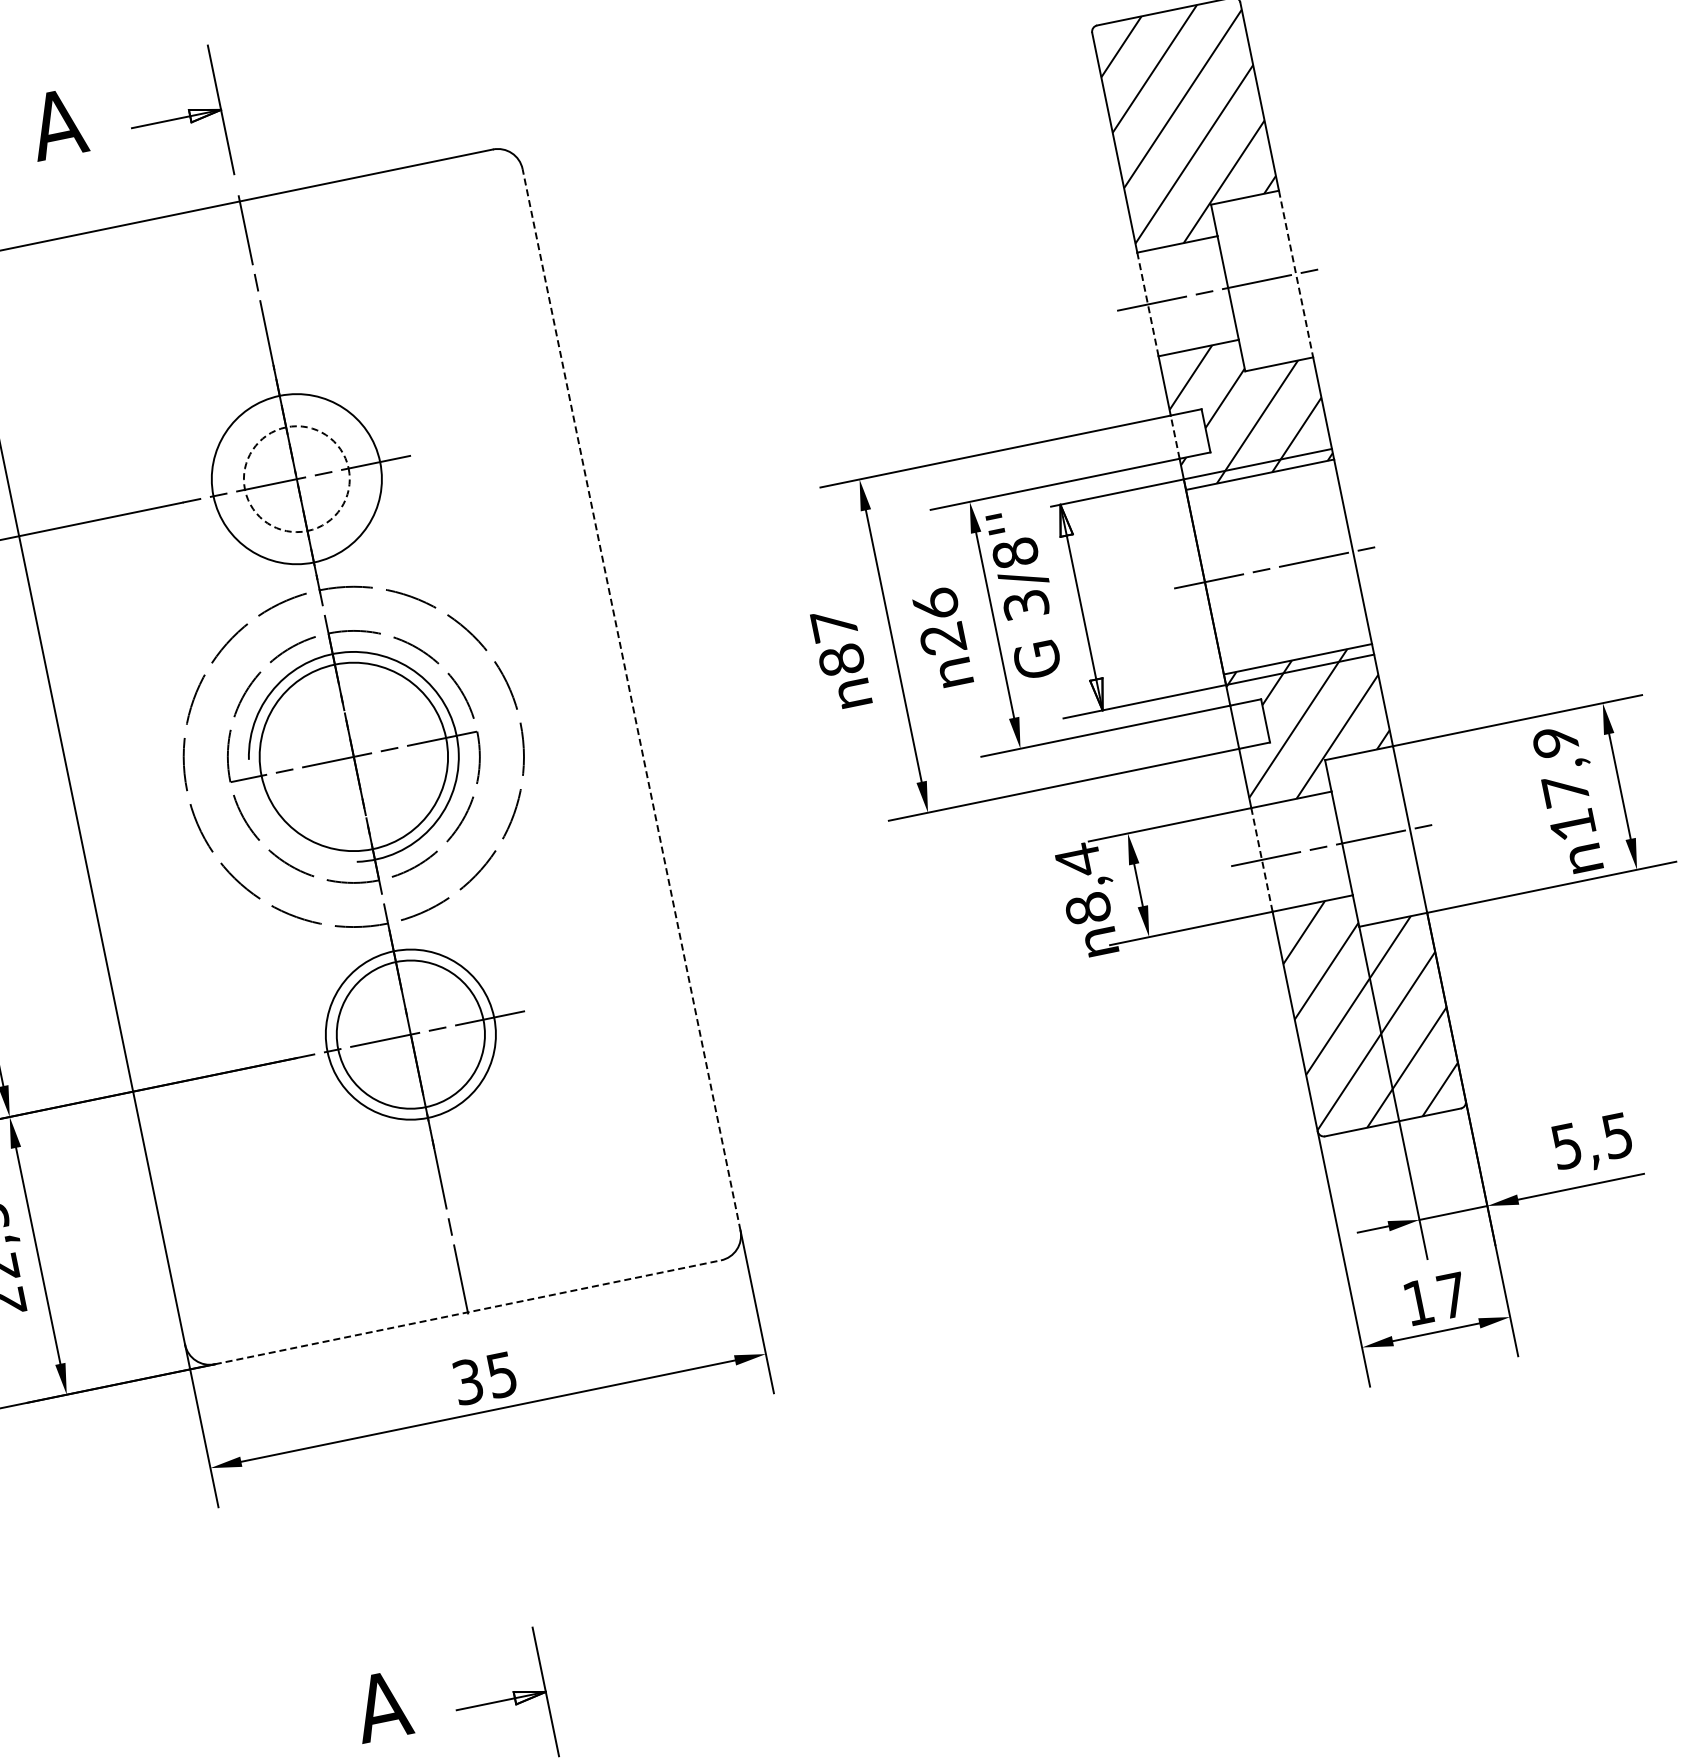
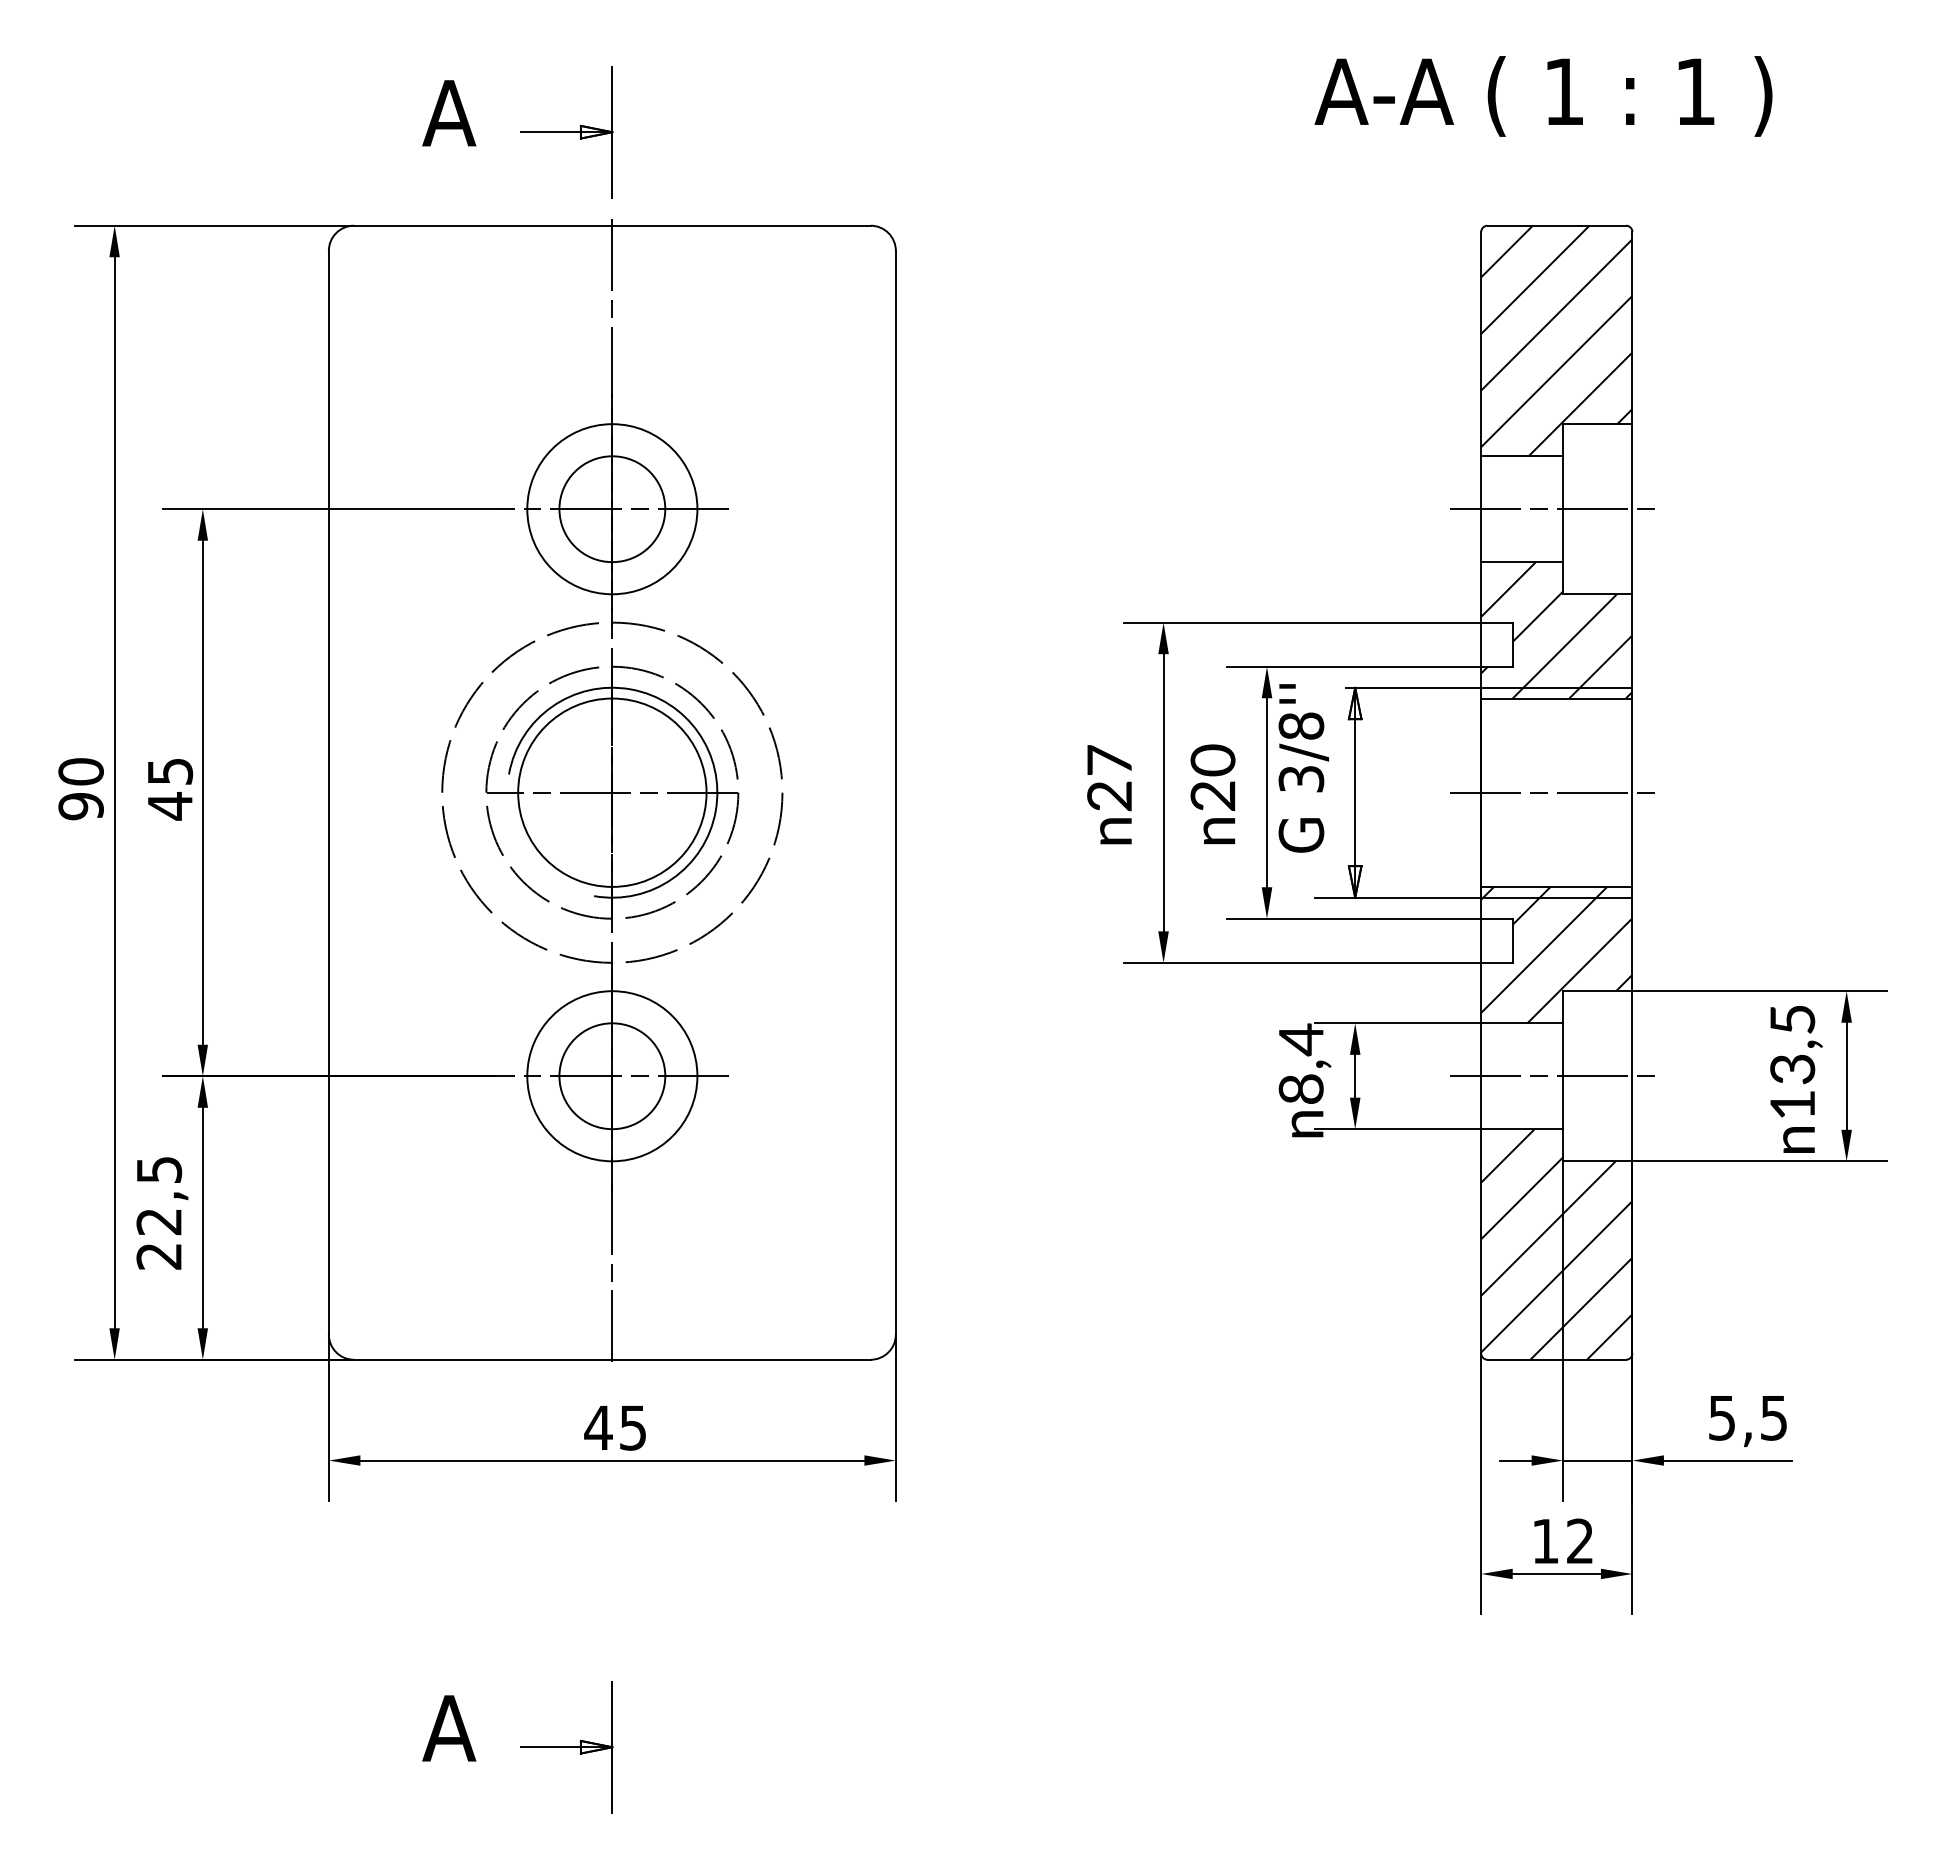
line: (1296, 274) -> (1632, 509), dashed -> solid
line: (1148, 304) -> (1481, 509), dashed -> solid
line: (1175, 436) -> (1481, 644), dashed -> solid
circle: (297, 479) -> (612, 509), dashed -> solid
text: (935, 604) -> (1212, 760), 26 -> 20
text: (842, 660) -> (1110, 796), 87 -> 27
line: (631, 699) -> (895, 792), dashed -> solid
text: (1560, 766) -> (1792, 1044), 17,9 -> 13,5
line: (1262, 860) -> (1481, 1076), dashed -> solid
circle: (411, 1034) -> (612, 1076), size x0.71
text: (1451, 1294) -> (1579, 1540), 17 -> 12
line: (467, 1312) -> (612, 1359), dashed -> solid
text: (467, 1381) -> (598, 1427), 35 -> 45

